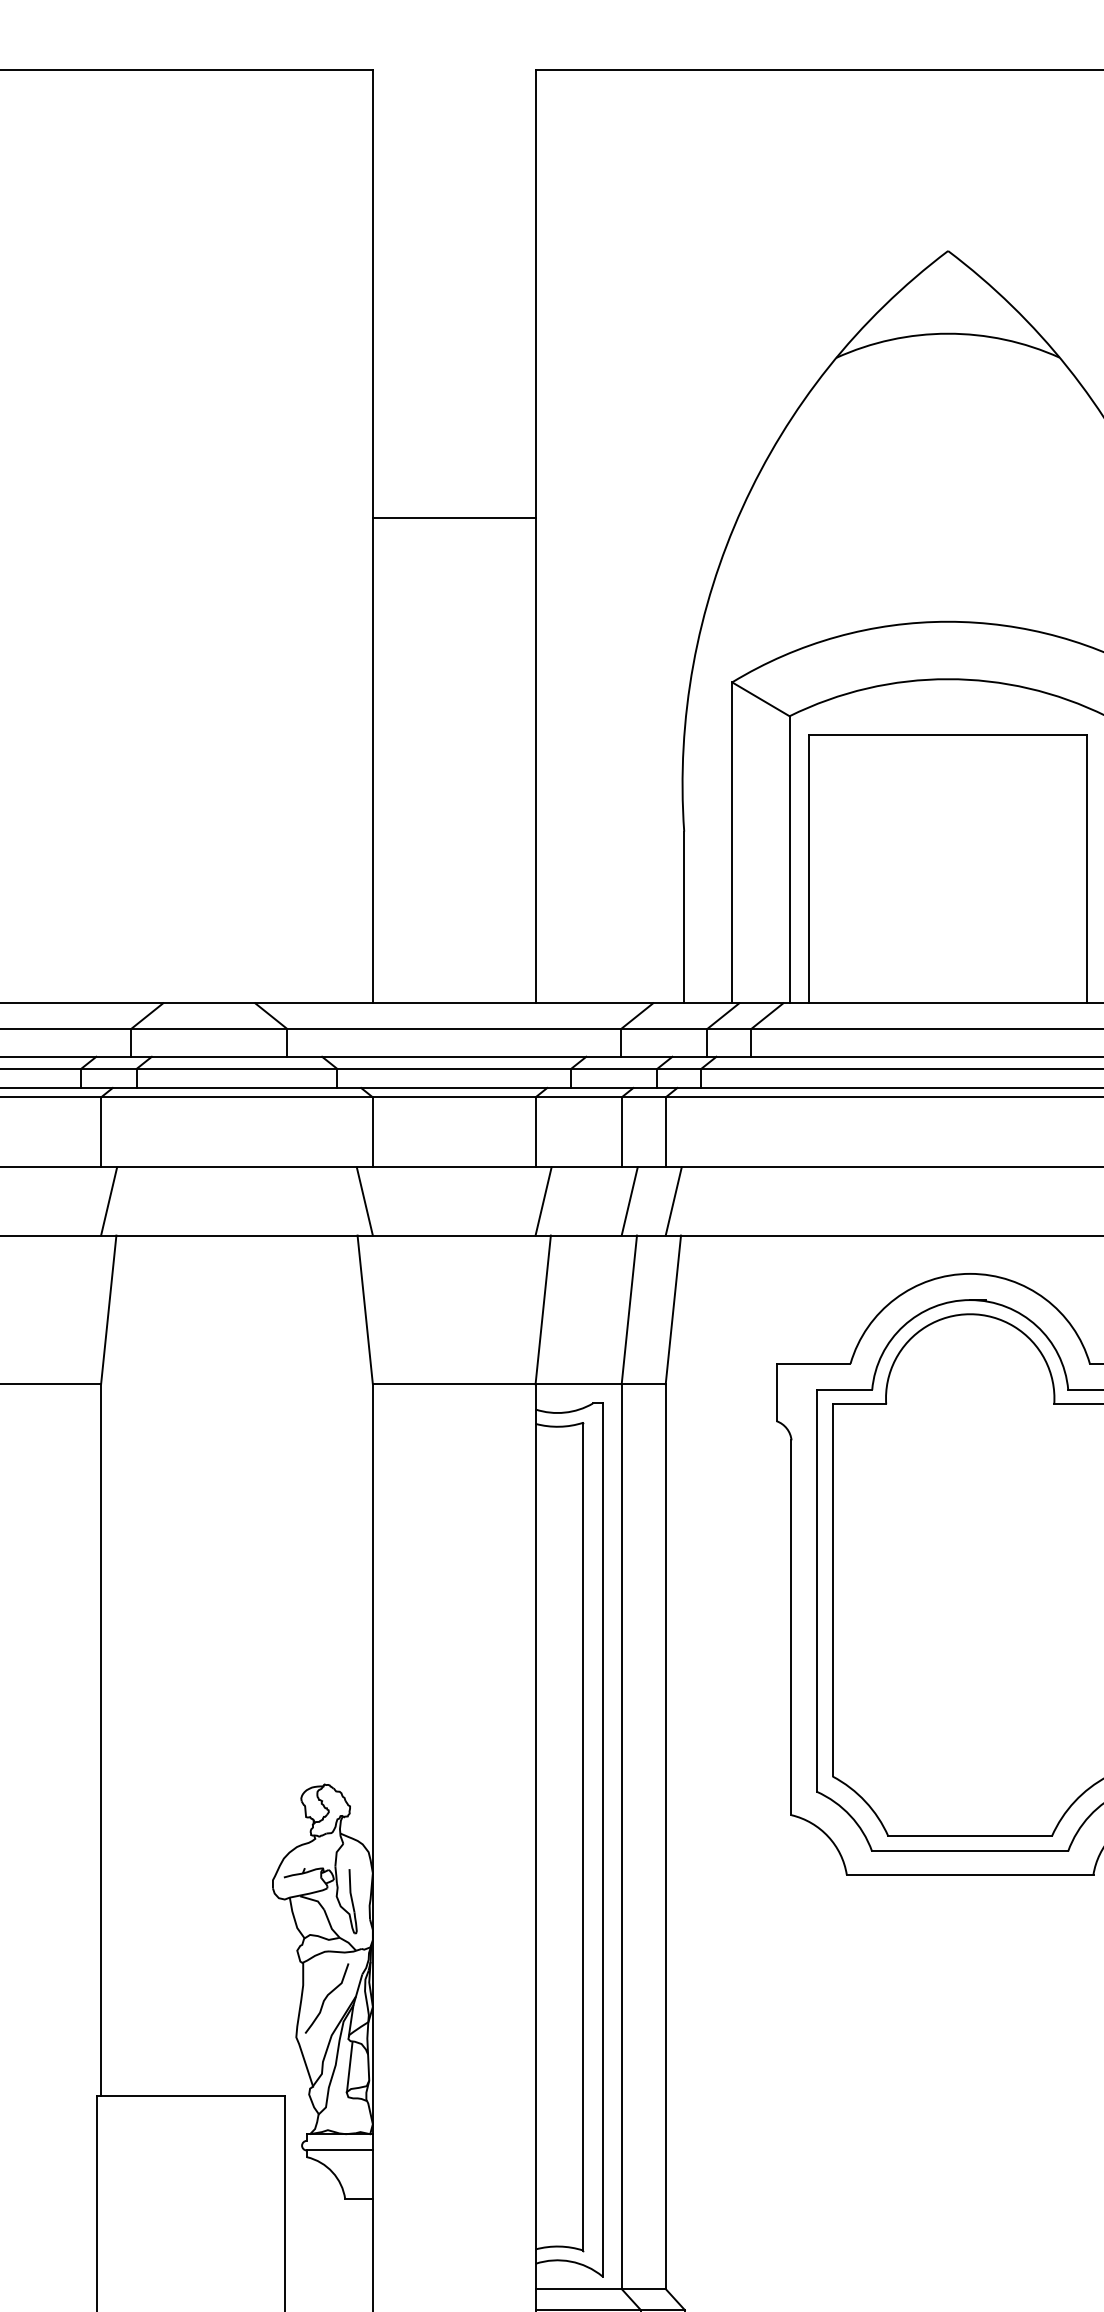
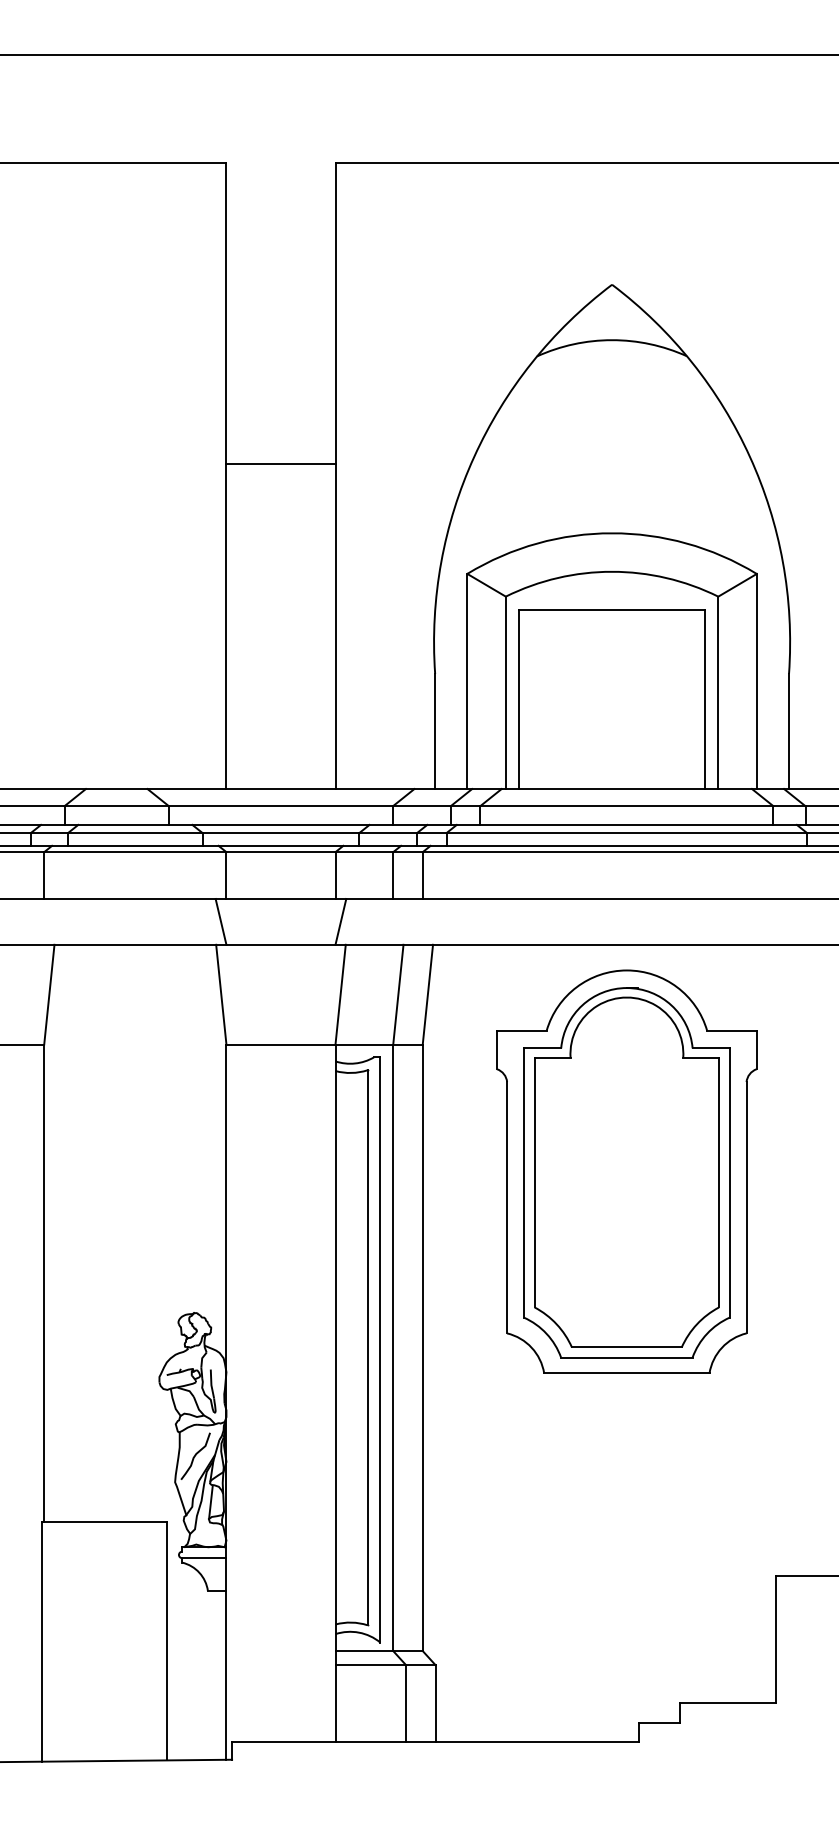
line: (108, 1200) -> (49, 921), removed
line: (629, 1200) -> (398, 921), removed
line: (672, 1200) -> (427, 921), removed

